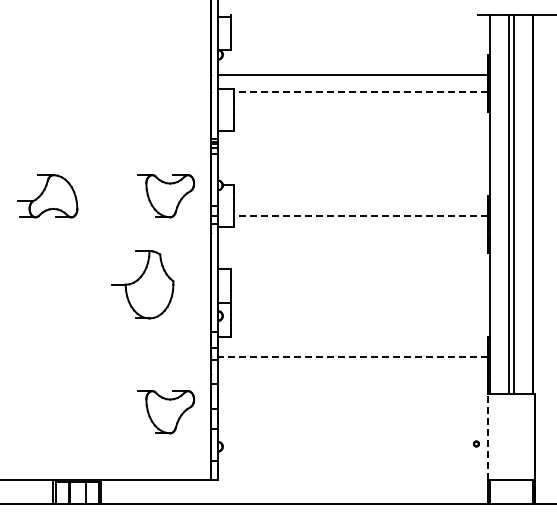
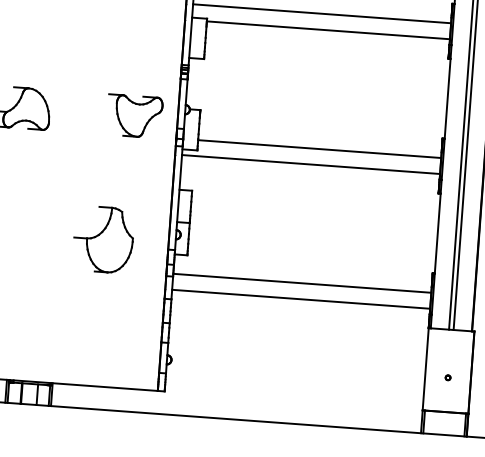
line: (360, 92) -> (328, 30), dashed -> solid
line: (360, 216) -> (319, 149), dashed -> solid
line: (352, 232) -> (310, 164), added
part: (142, 284) -> (103, 239), moved
line: (352, 356) -> (302, 282), dashed -> solid
line: (352, 373) -> (300, 299), added
part: (165, 412) -> (119, 323), removed
line: (487, 436) -> (425, 368), dashed -> solid
part: (476, 443) -> (448, 377), moved

